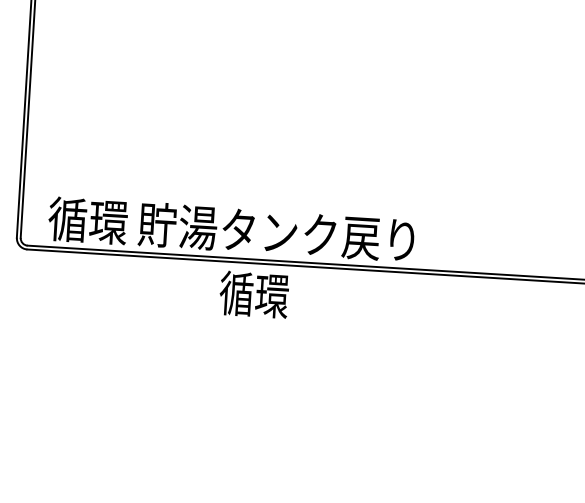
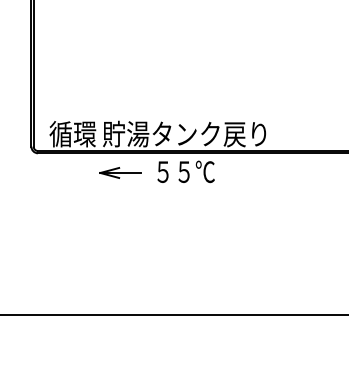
part: (164, 290) -> (120, 172), added
text: (270, 295) -> (183, 171), 循環 -> ５５℃

